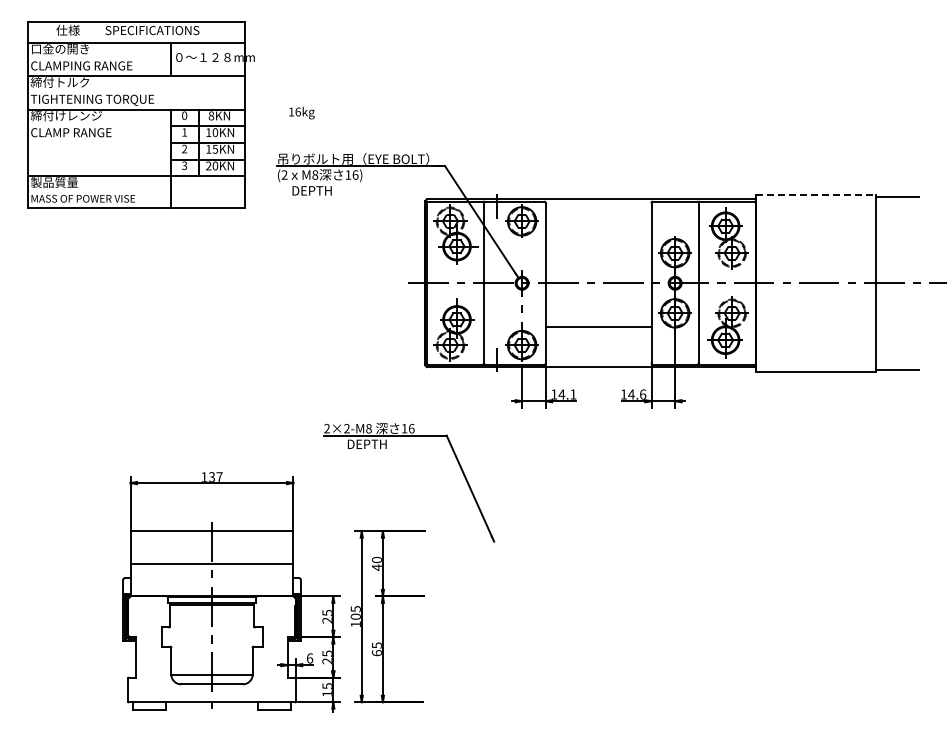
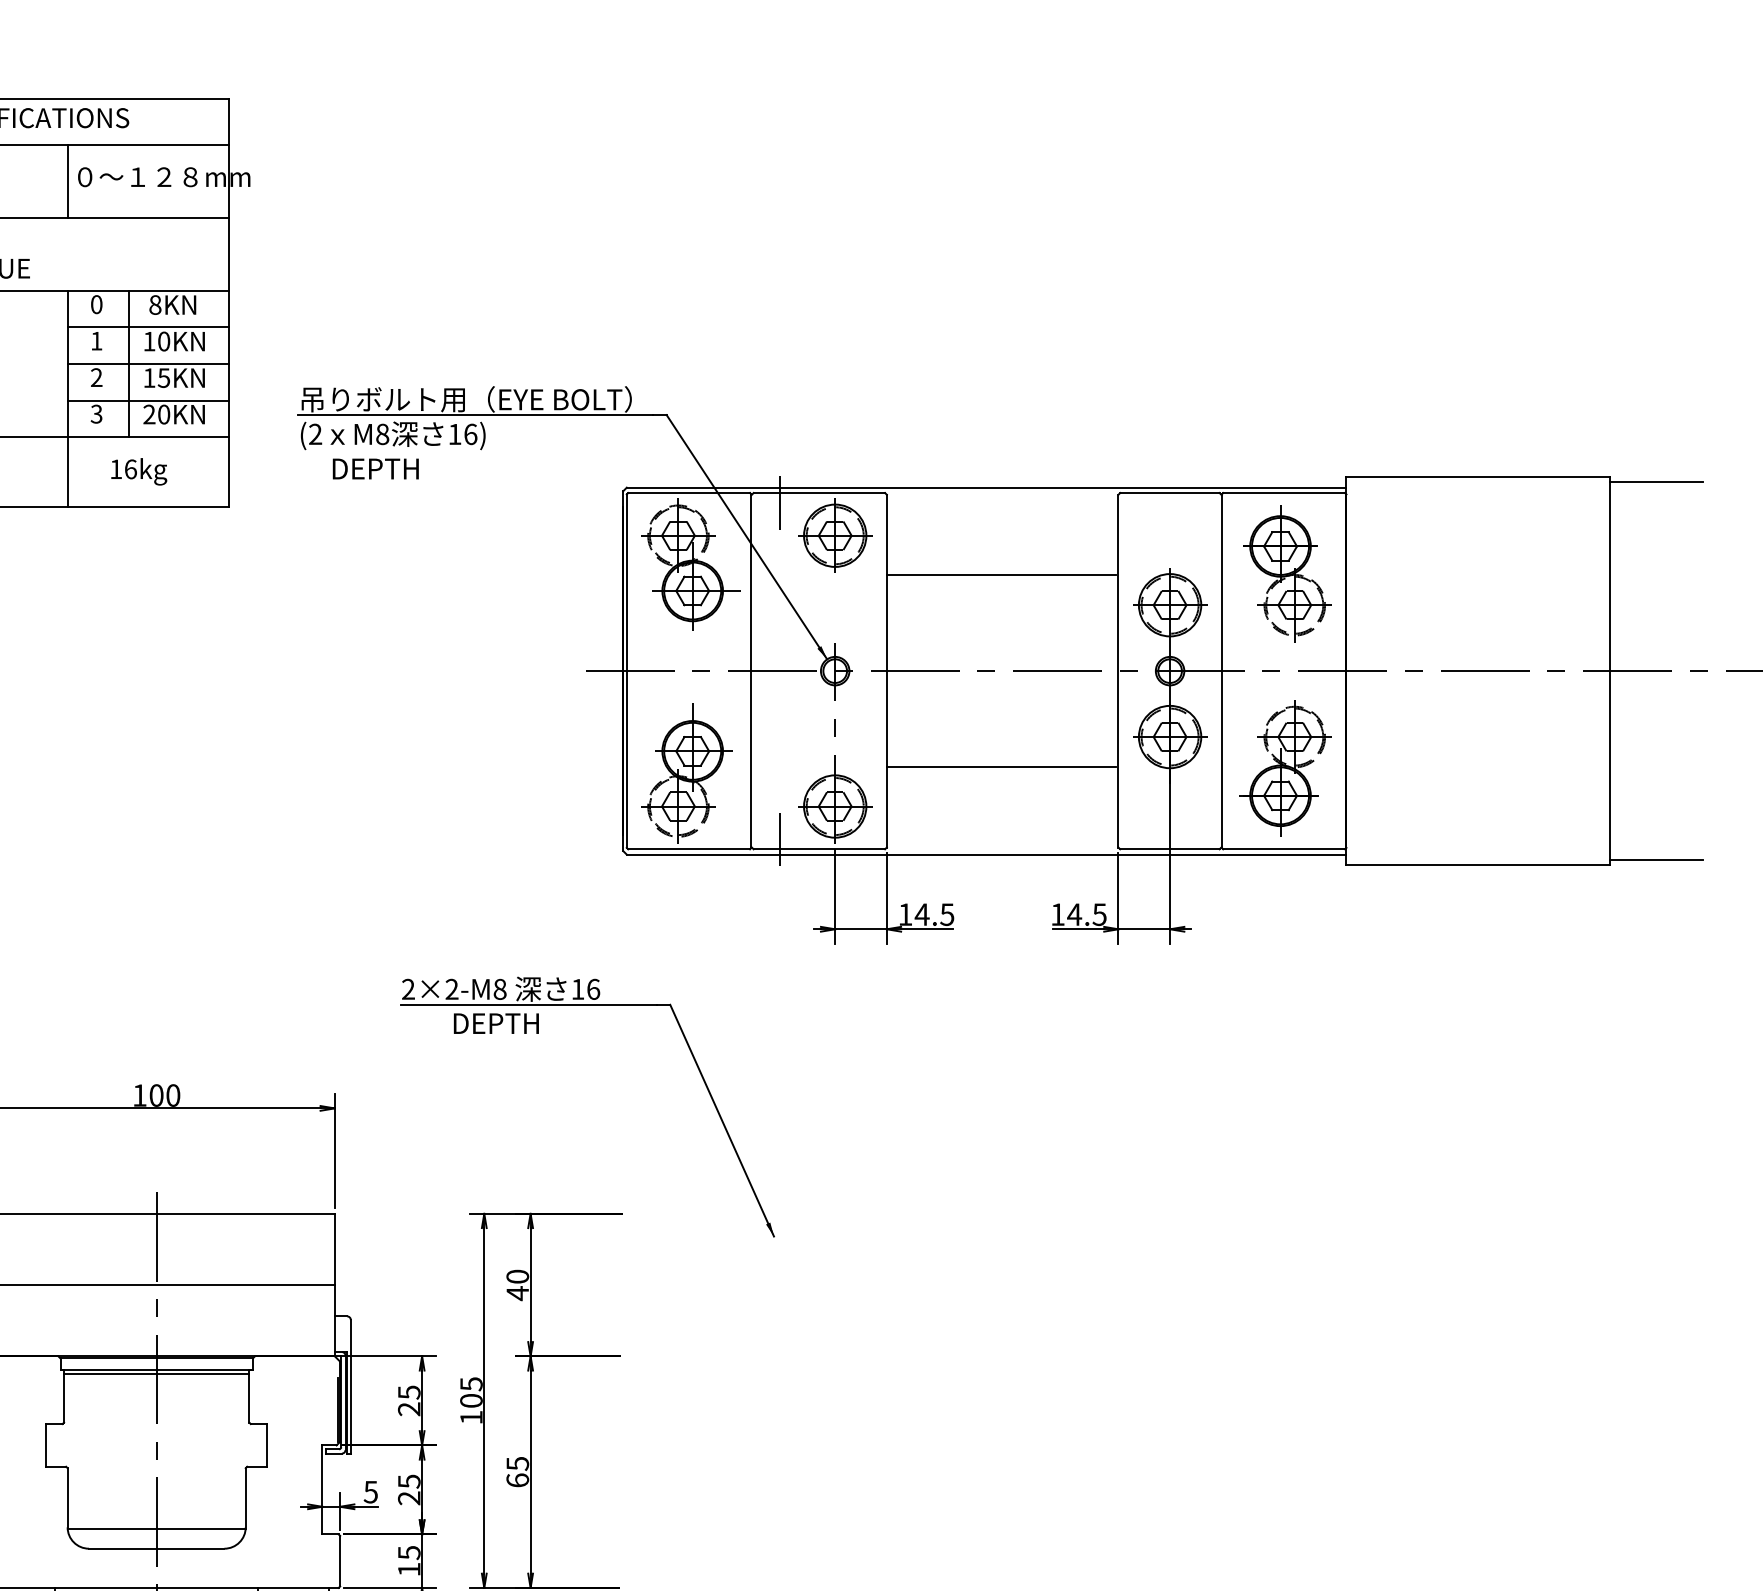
text: (301, 113) -> (138, 472), moved
line: (816, 194) -> (1479, 476), dashed -> solid
line: (597, 239) -> (1000, 575), added
text: (573, 394) -> (947, 914), 14.1 -> 14.5
text: (642, 394) -> (1098, 914), 14.6 -> 14.5
text: (215, 476) -> (164, 1093), 137 -> 100
text: (309, 658) -> (369, 1492), 6 -> 5

